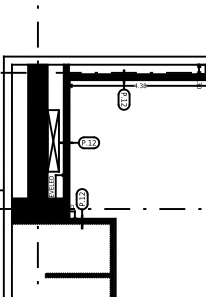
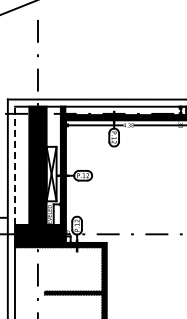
line: (12, 131) -> (15, 165), solid -> dashed

